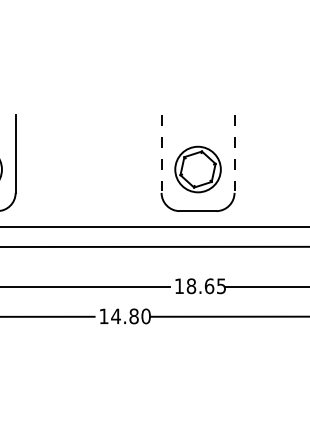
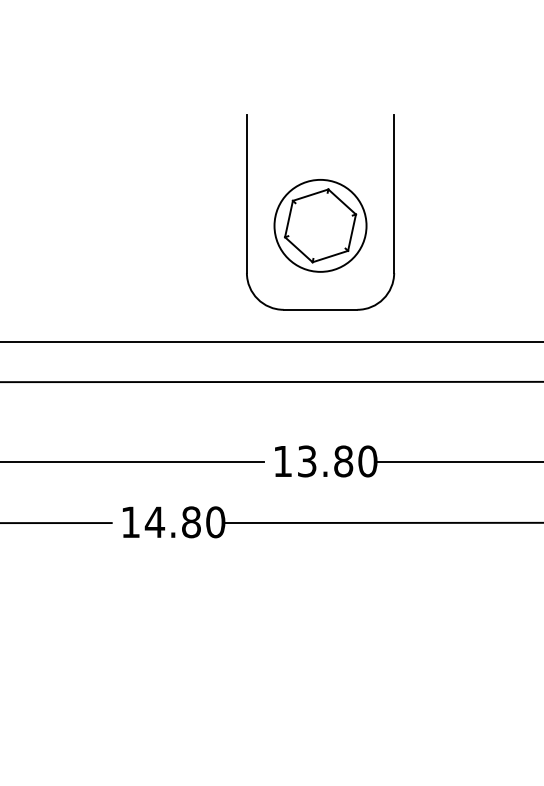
line: (161, 154) -> (246, 195), dashed -> solid
line: (234, 154) -> (394, 195), dashed -> solid
text: (206, 286) -> (337, 461), 18.65 -> 13.80

